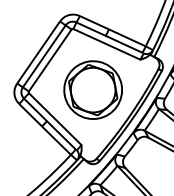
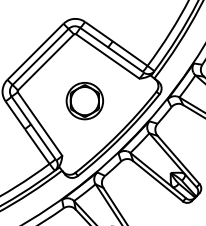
part: (92, 89) -> (84, 100), size x0.6

